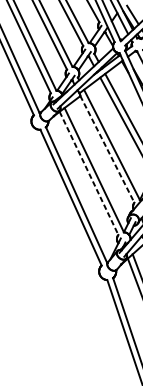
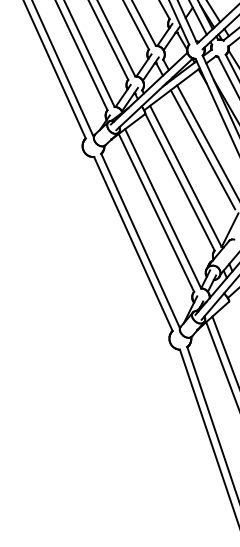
line: (107, 149) -> (179, 182), dashed -> solid
line: (89, 173) -> (156, 213), dashed -> solid

